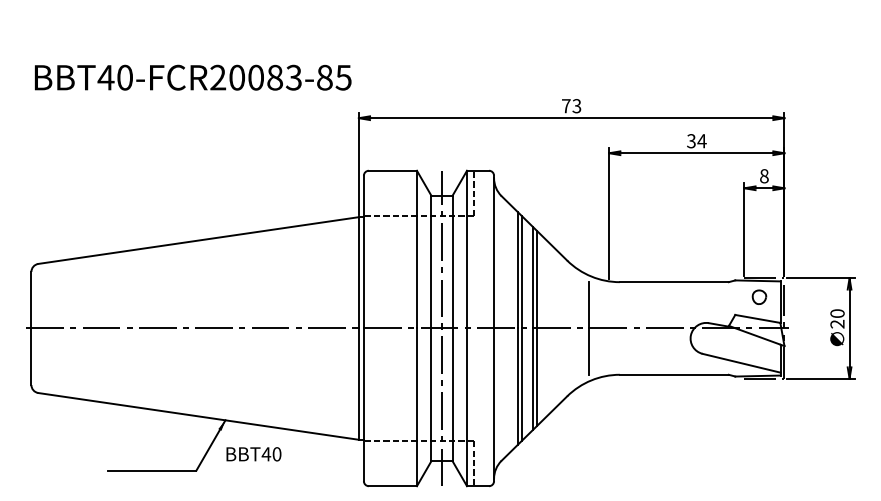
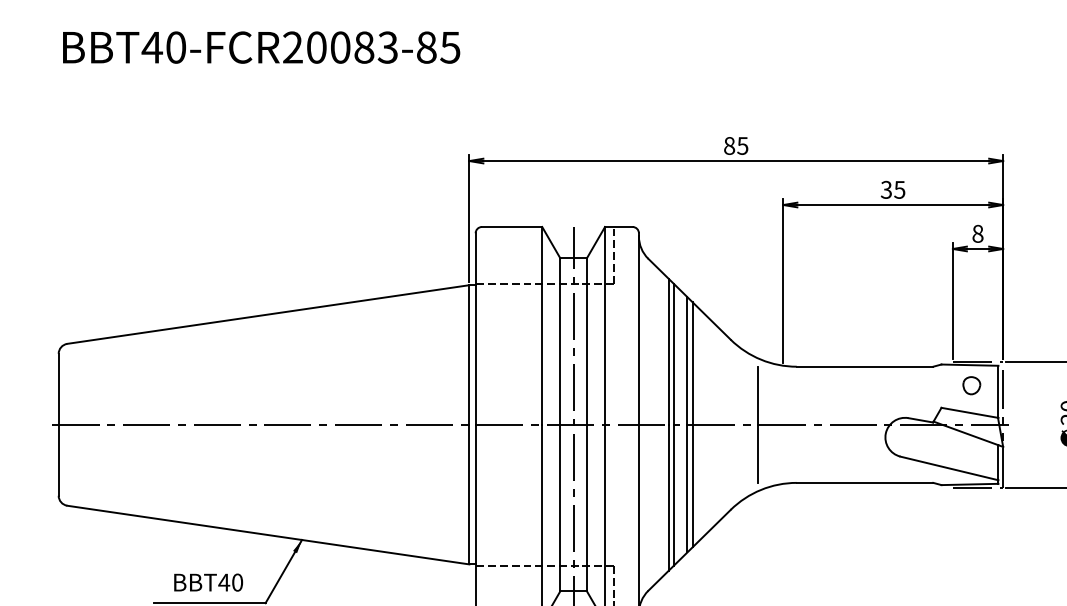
text: (193, 77) -> (261, 47), moved
text: (571, 106) -> (736, 146), 73 -> 85
text: (701, 141) -> (899, 190), 34 -> 35
text: (253, 454) -> (208, 582), moved

